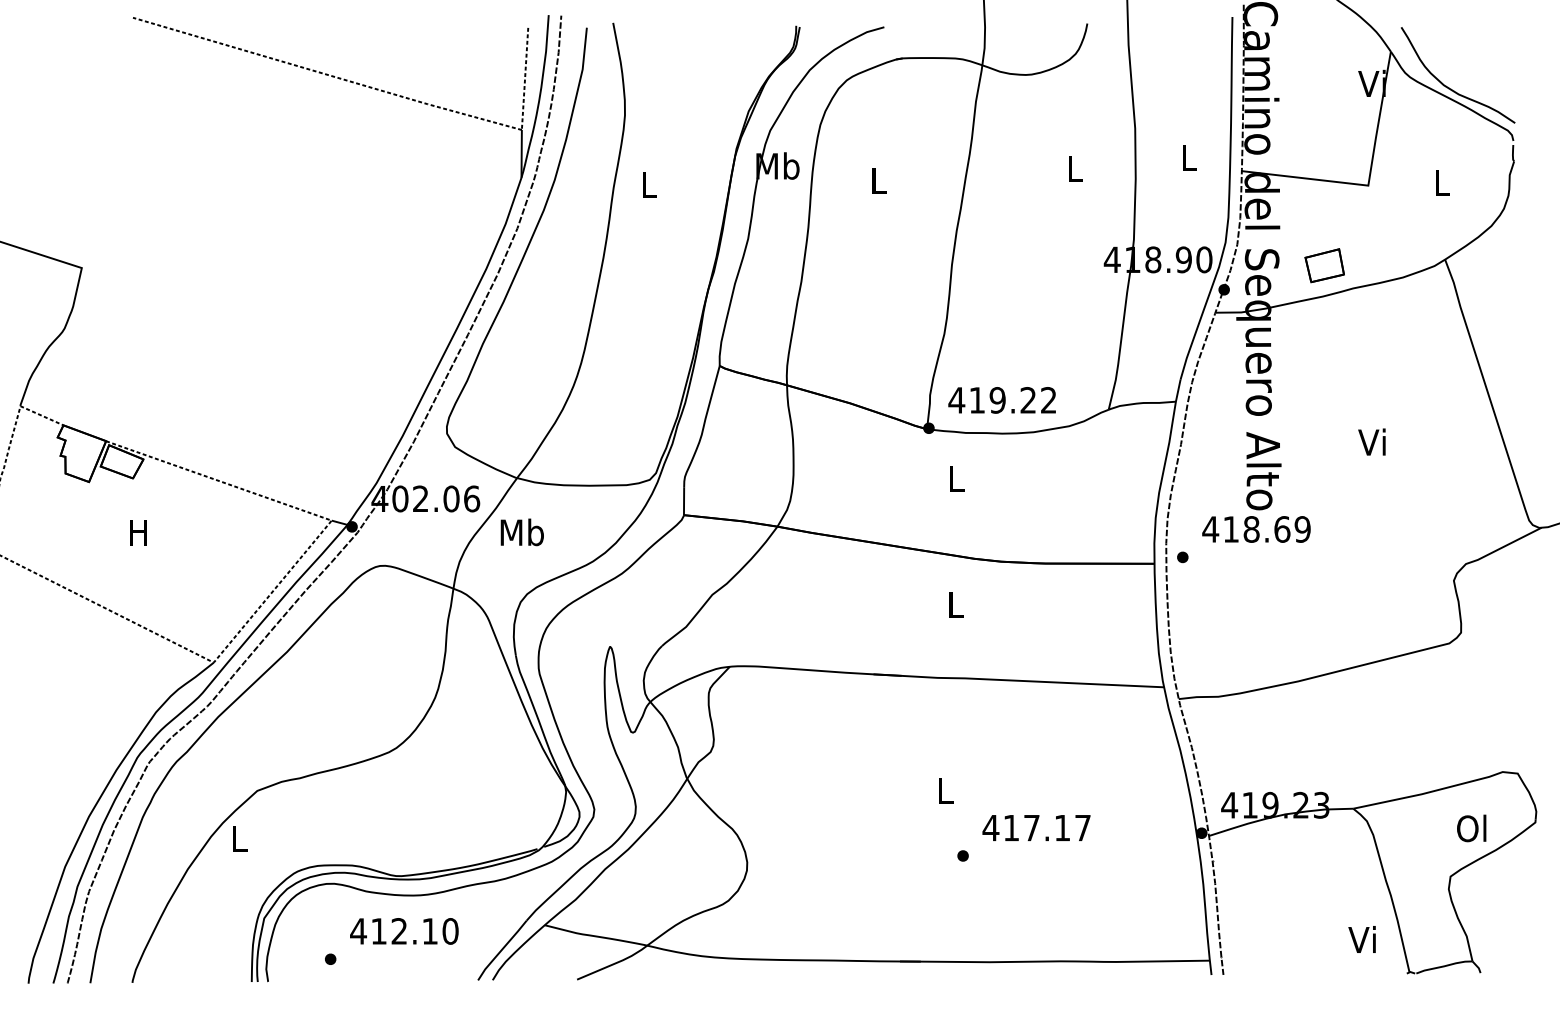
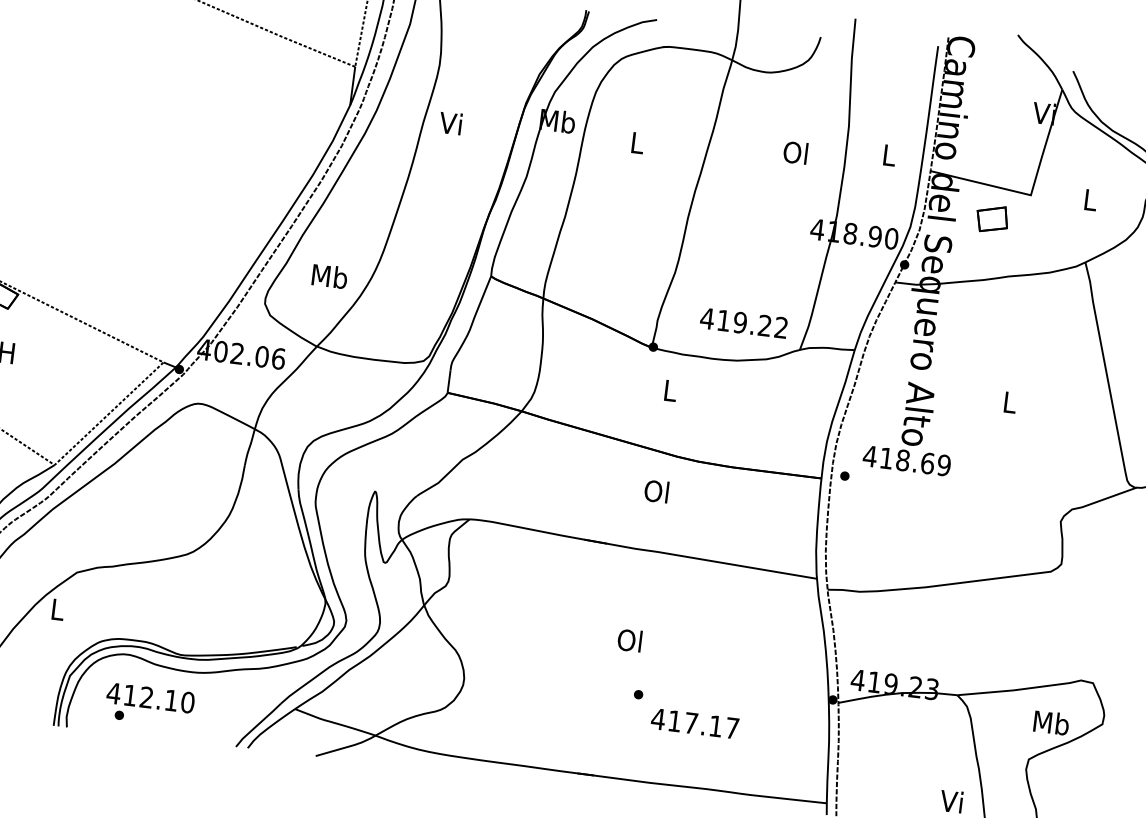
text: (1073, 168) -> (795, 152), L -> Ol
text: (646, 184) -> (450, 123), L -> Vi
part: (1324, 265) -> (992, 219), moved
text: (1001, 400) -> (743, 323), moved
text: (1371, 441) -> (1008, 401), Vi -> L
text: (521, 532) -> (329, 276), moved
text: (954, 604) -> (656, 491), L -> Ol
text: (943, 790) -> (629, 640), L -> Ol
text: (1036, 827) -> (695, 723), moved
text: (1472, 828) -> (1051, 722), Ol -> Mb
text: (404, 931) -> (150, 698), moved

